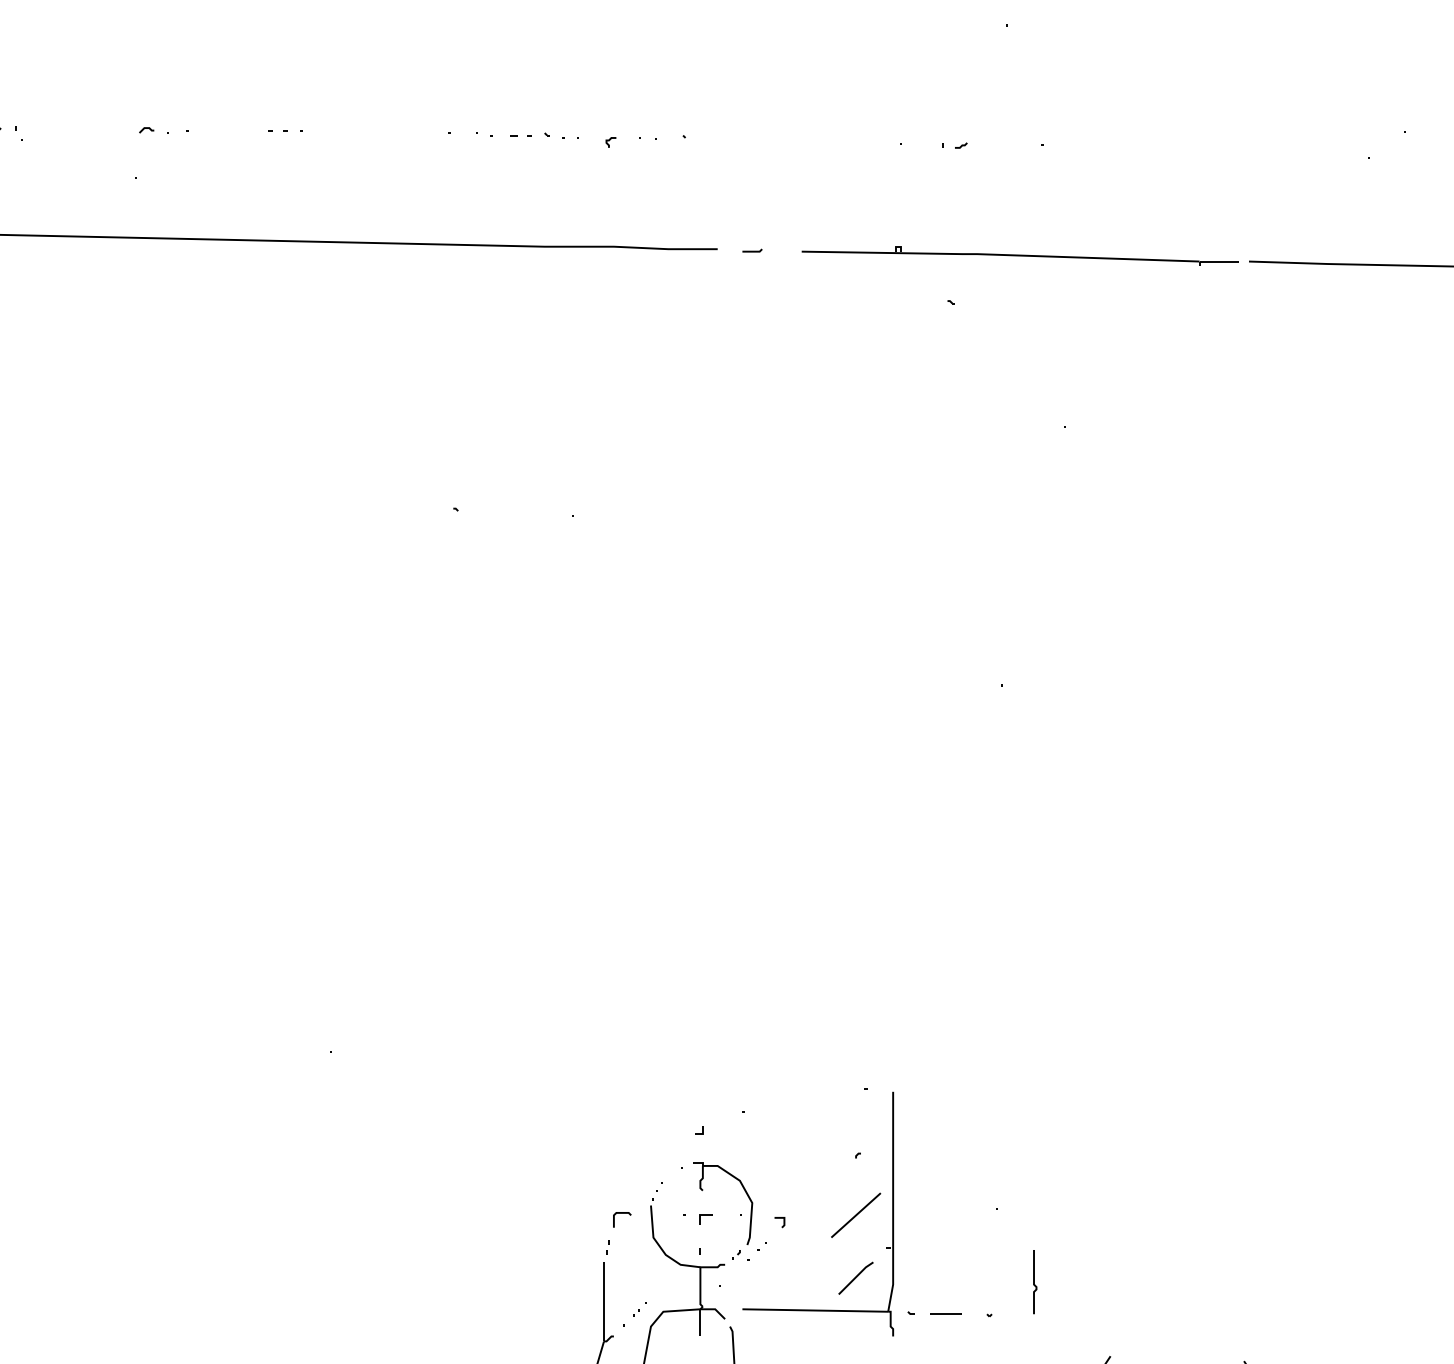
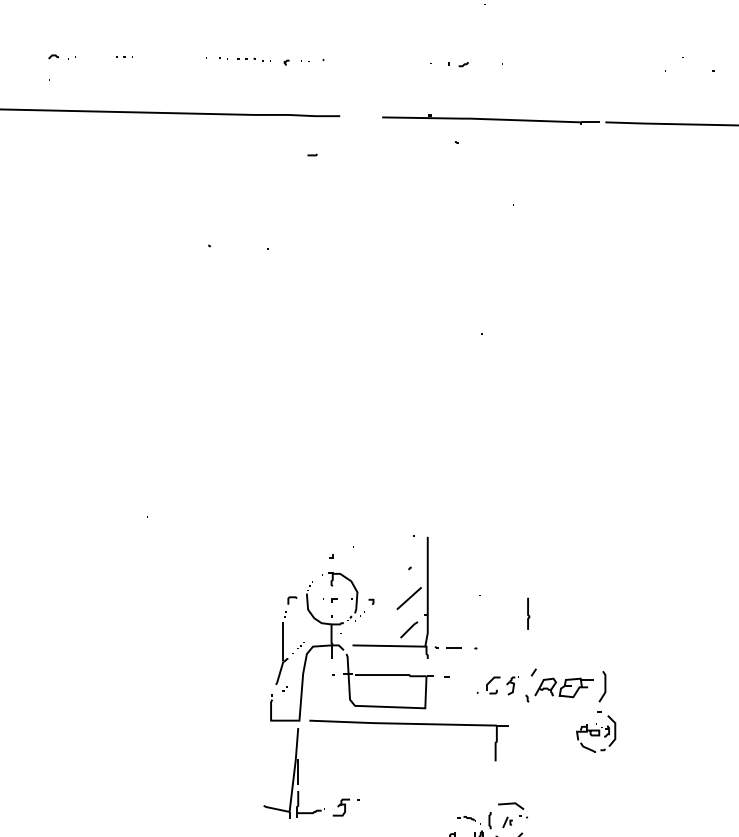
part: (153, 129) -> (58, 56), size x1.4
part: (954, 145) -> (458, 64), size x1.6
line: (752, 249) -> (312, 154), moved
curve: (1034, 1281) -> (528, 613), moved

